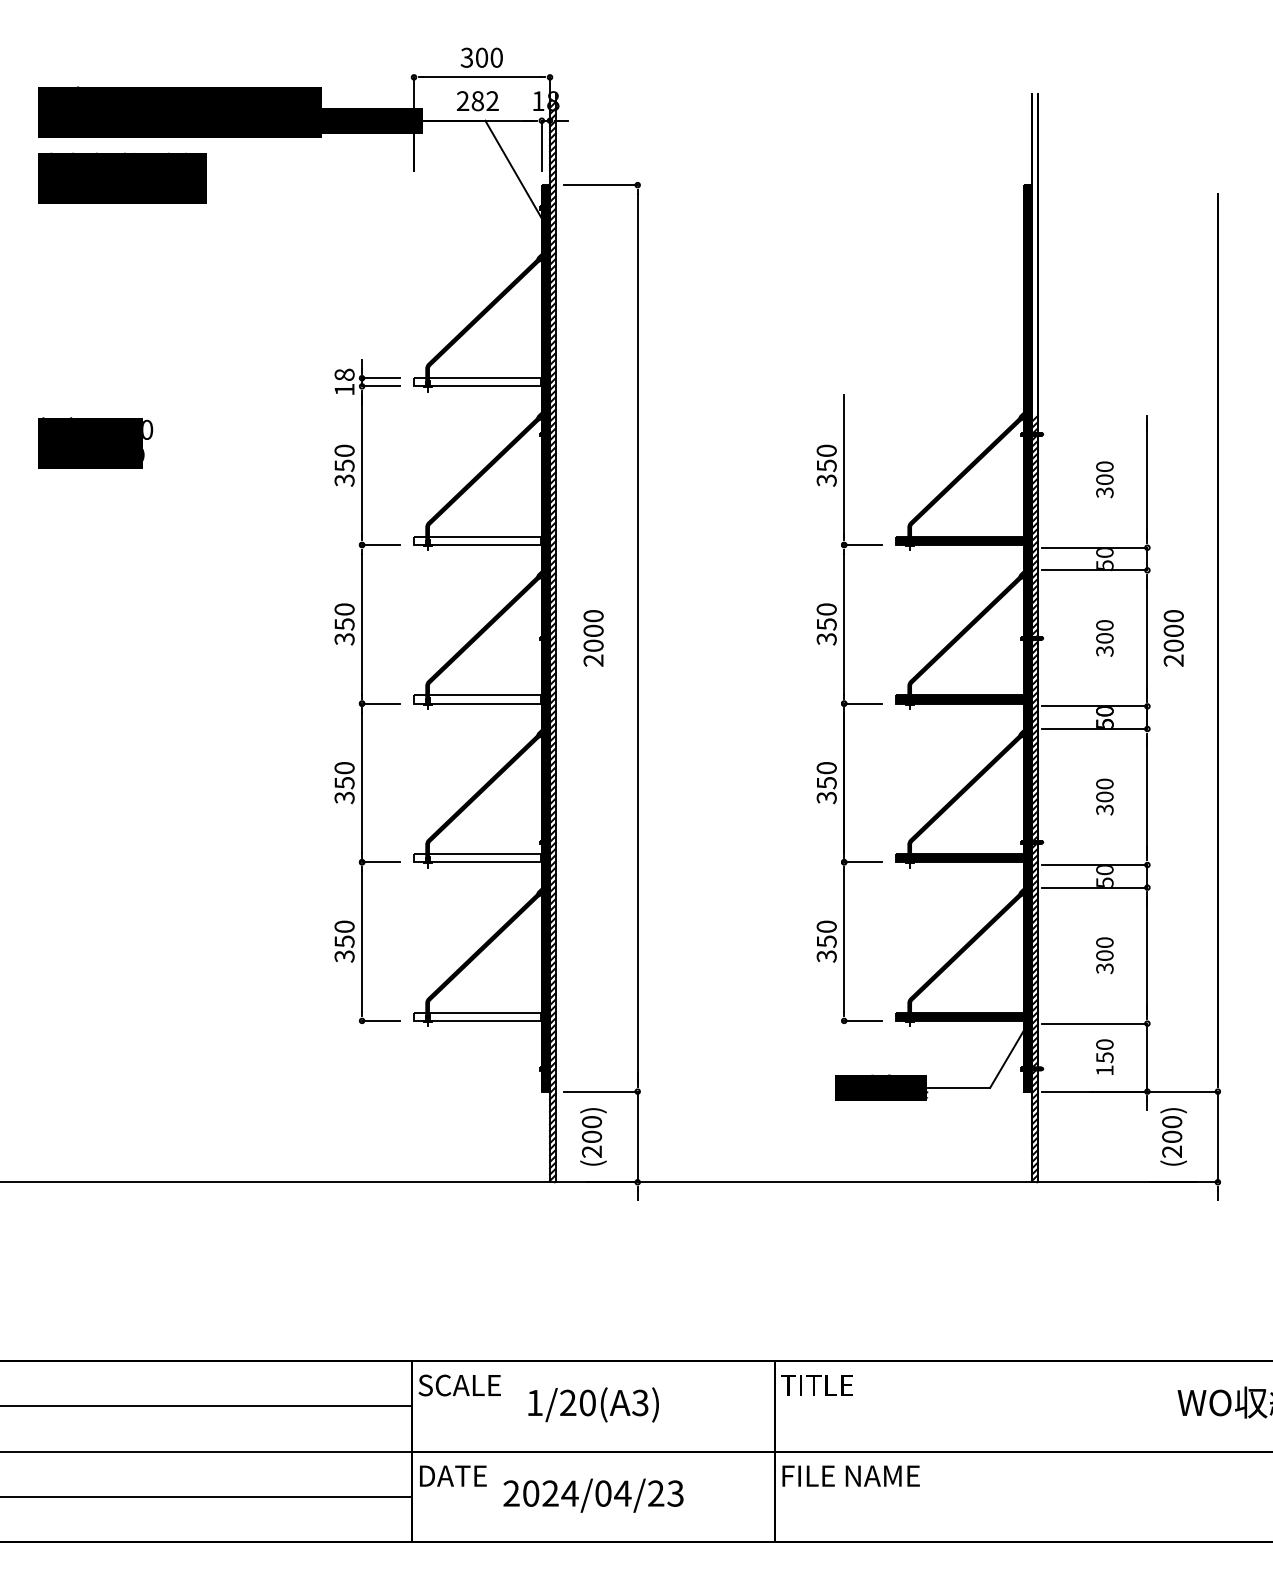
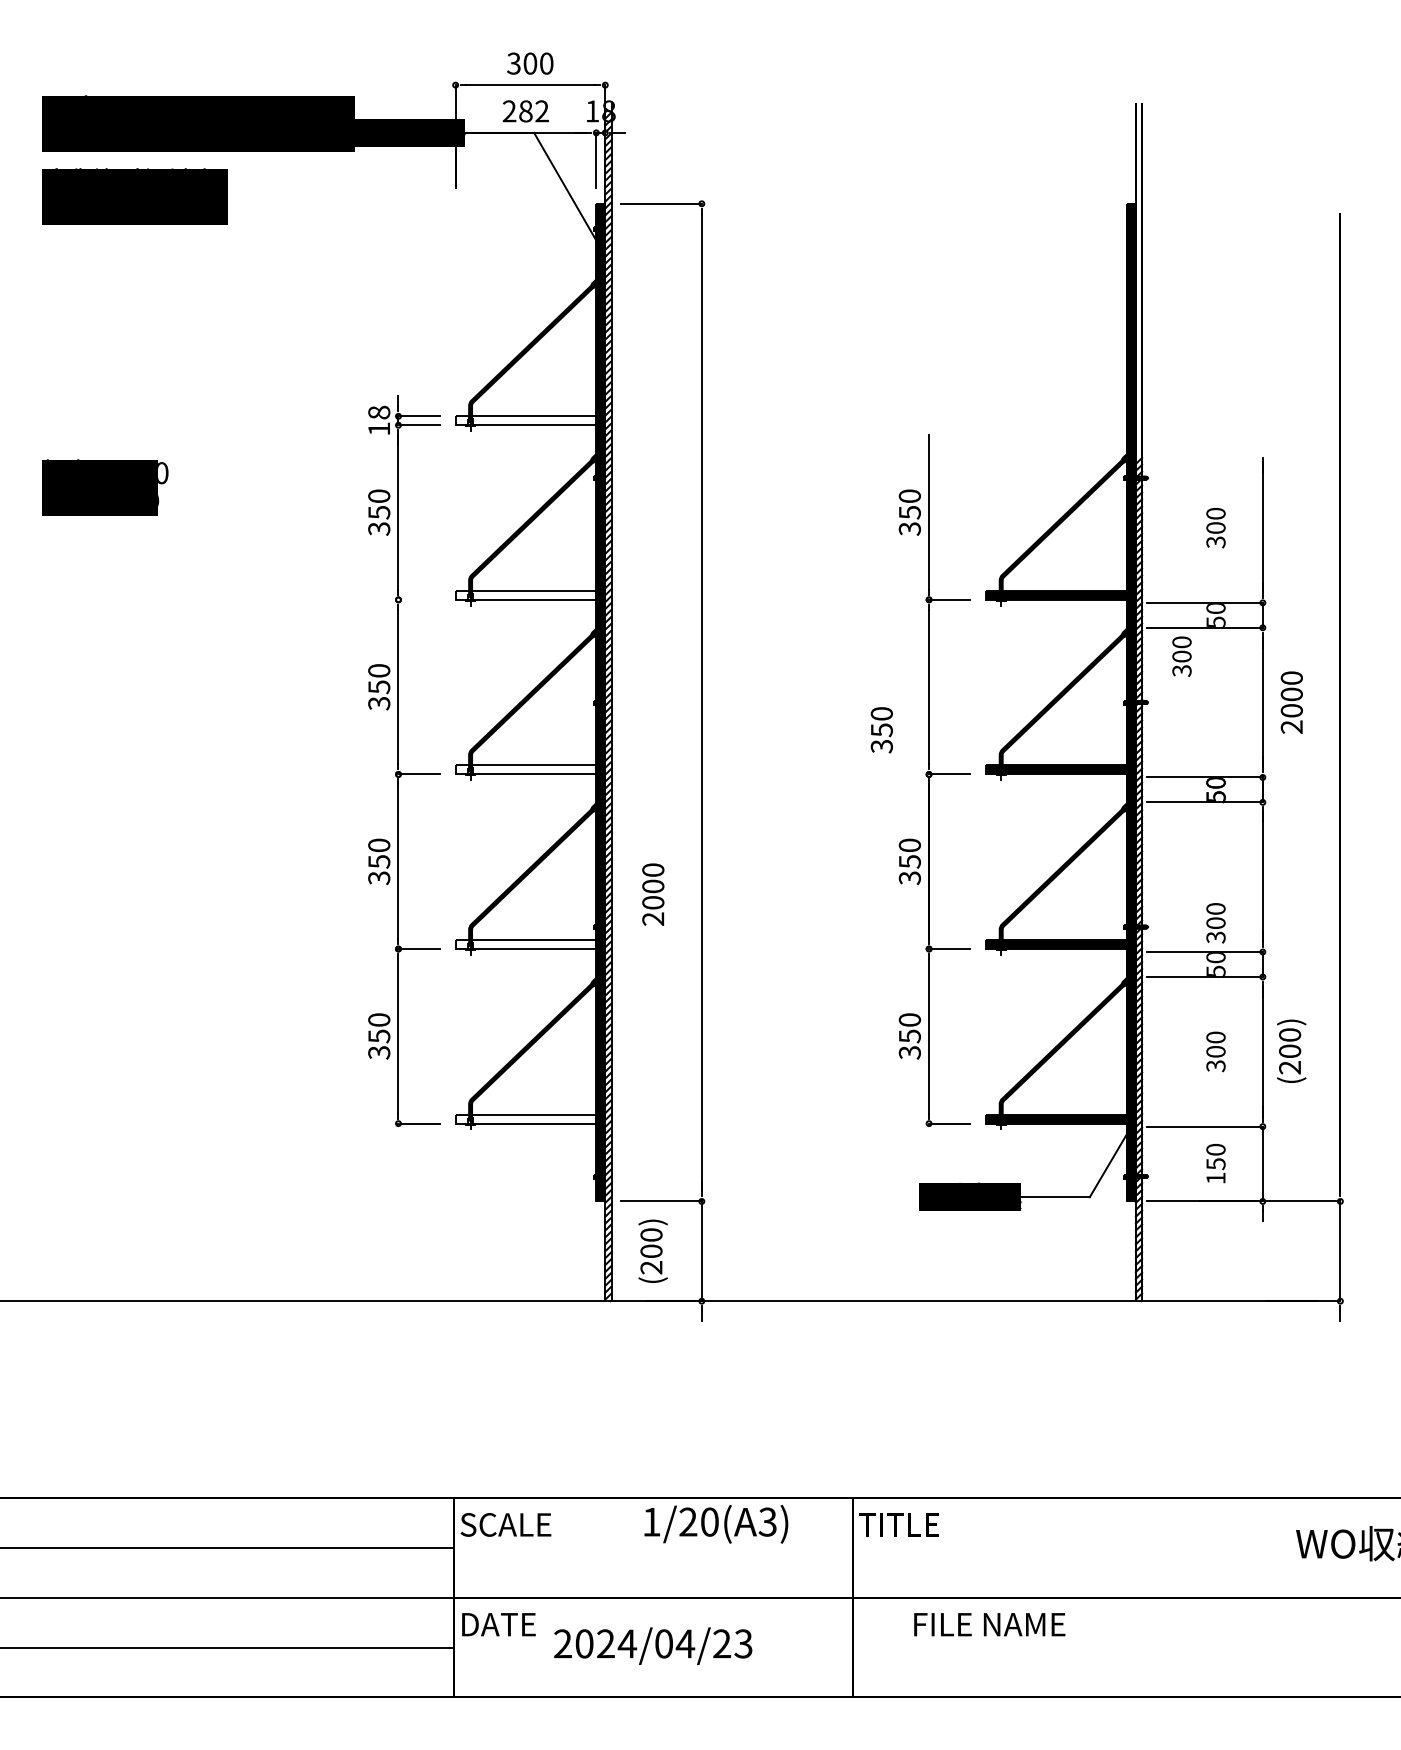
line: (380, 544) -> (418, 599), removed
text: (826, 624) -> (881, 730), moved
text: (593, 638) -> (653, 894), moved
text: (1104, 638) -> (1181, 656), moved
text: (1104, 797) -> (1215, 923), moved
text: (1173, 1136) -> (1291, 1050), moved
text: (593, 1405) -> (716, 1524), moved
text: (850, 1475) -> (989, 1624), moved

